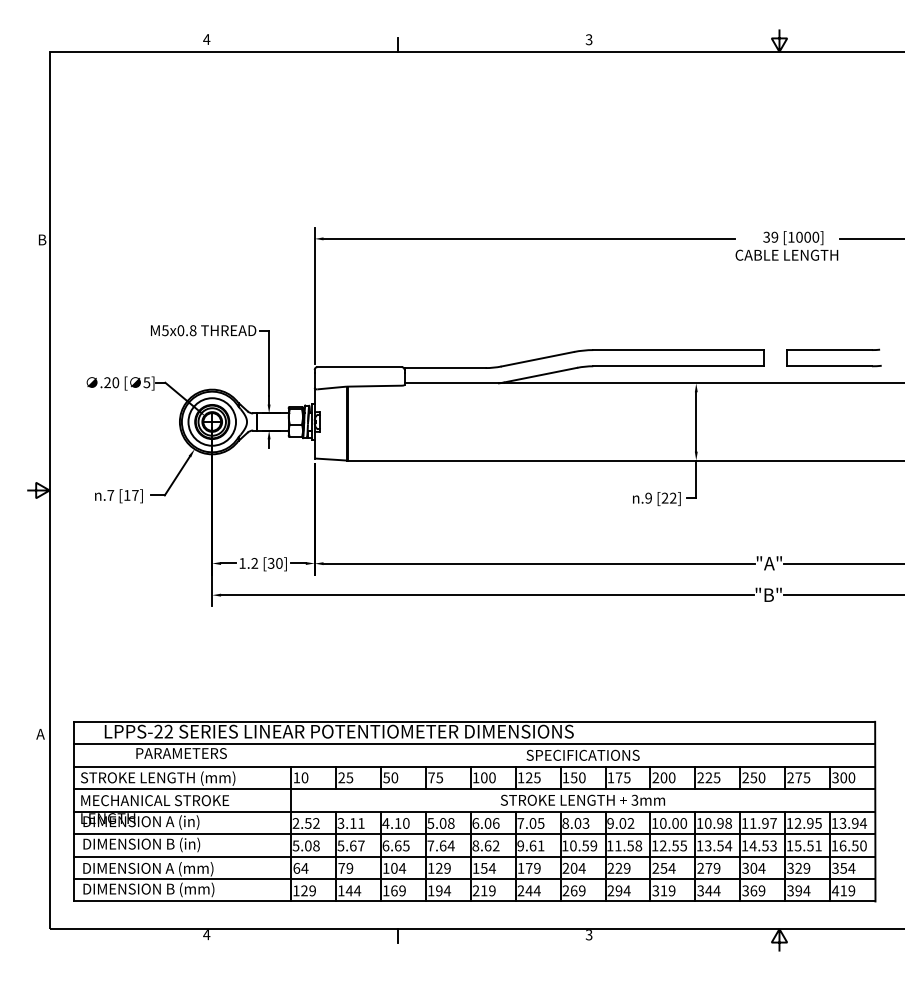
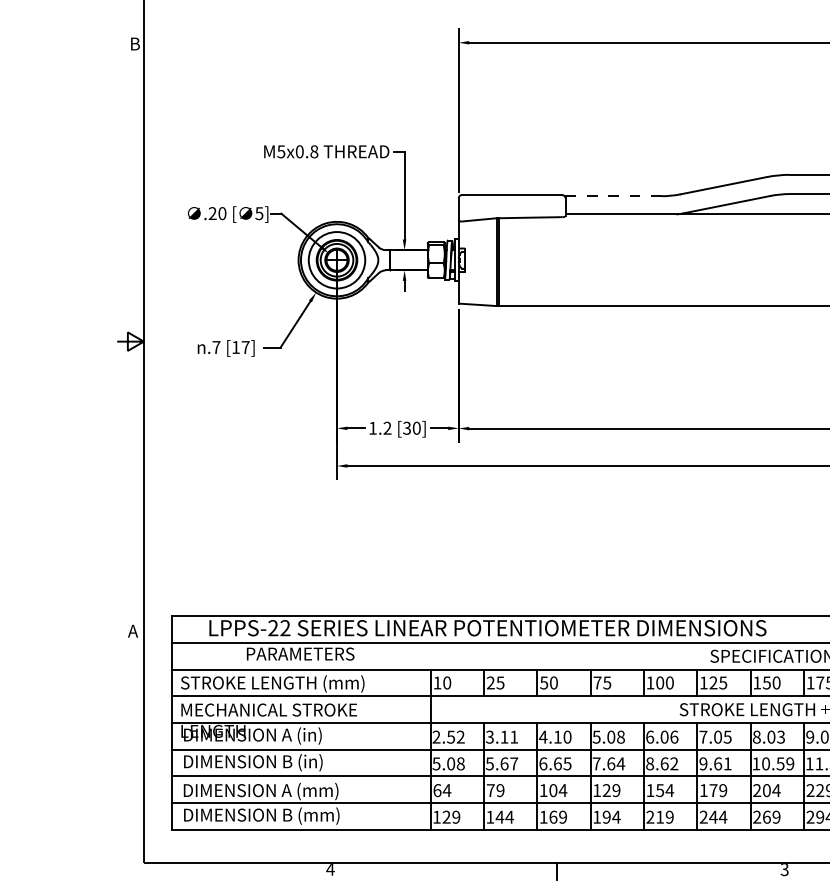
line: (445, 368) -> (614, 196), solid -> dashed

